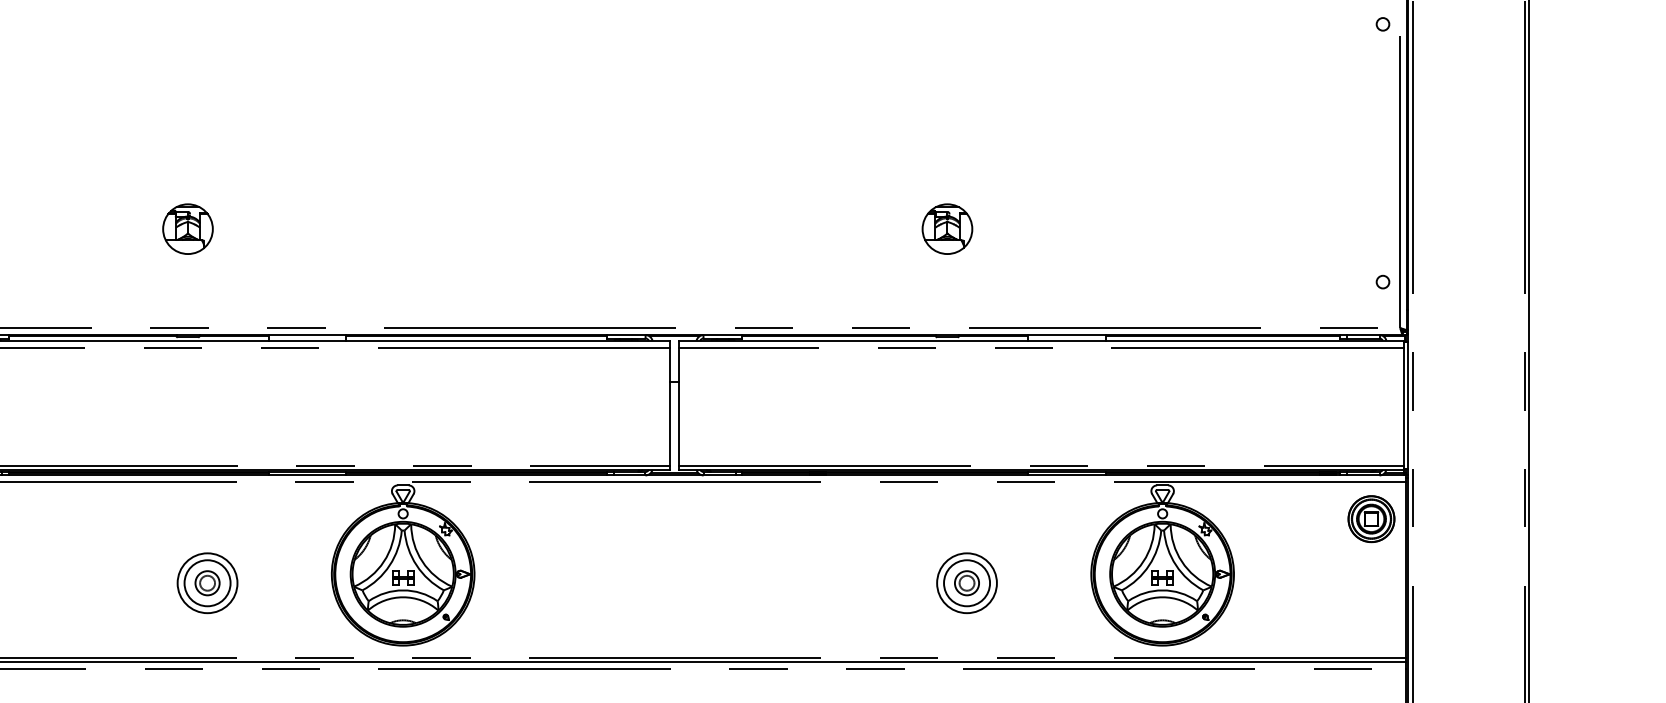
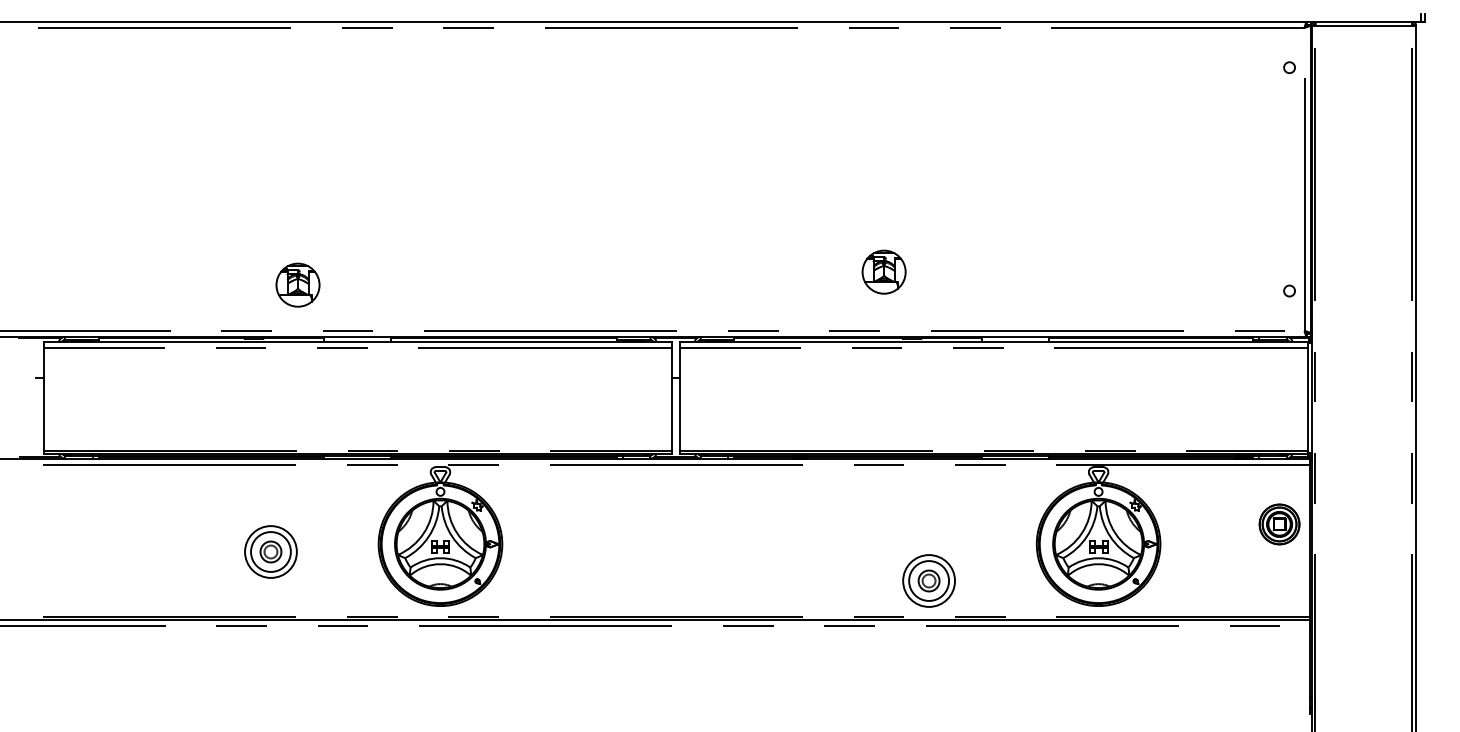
part: (187, 228) -> (297, 284), moved
part: (946, 228) -> (883, 271), moved
part: (1371, 519) -> (1279, 524), moved
part: (966, 582) -> (928, 580), moved

